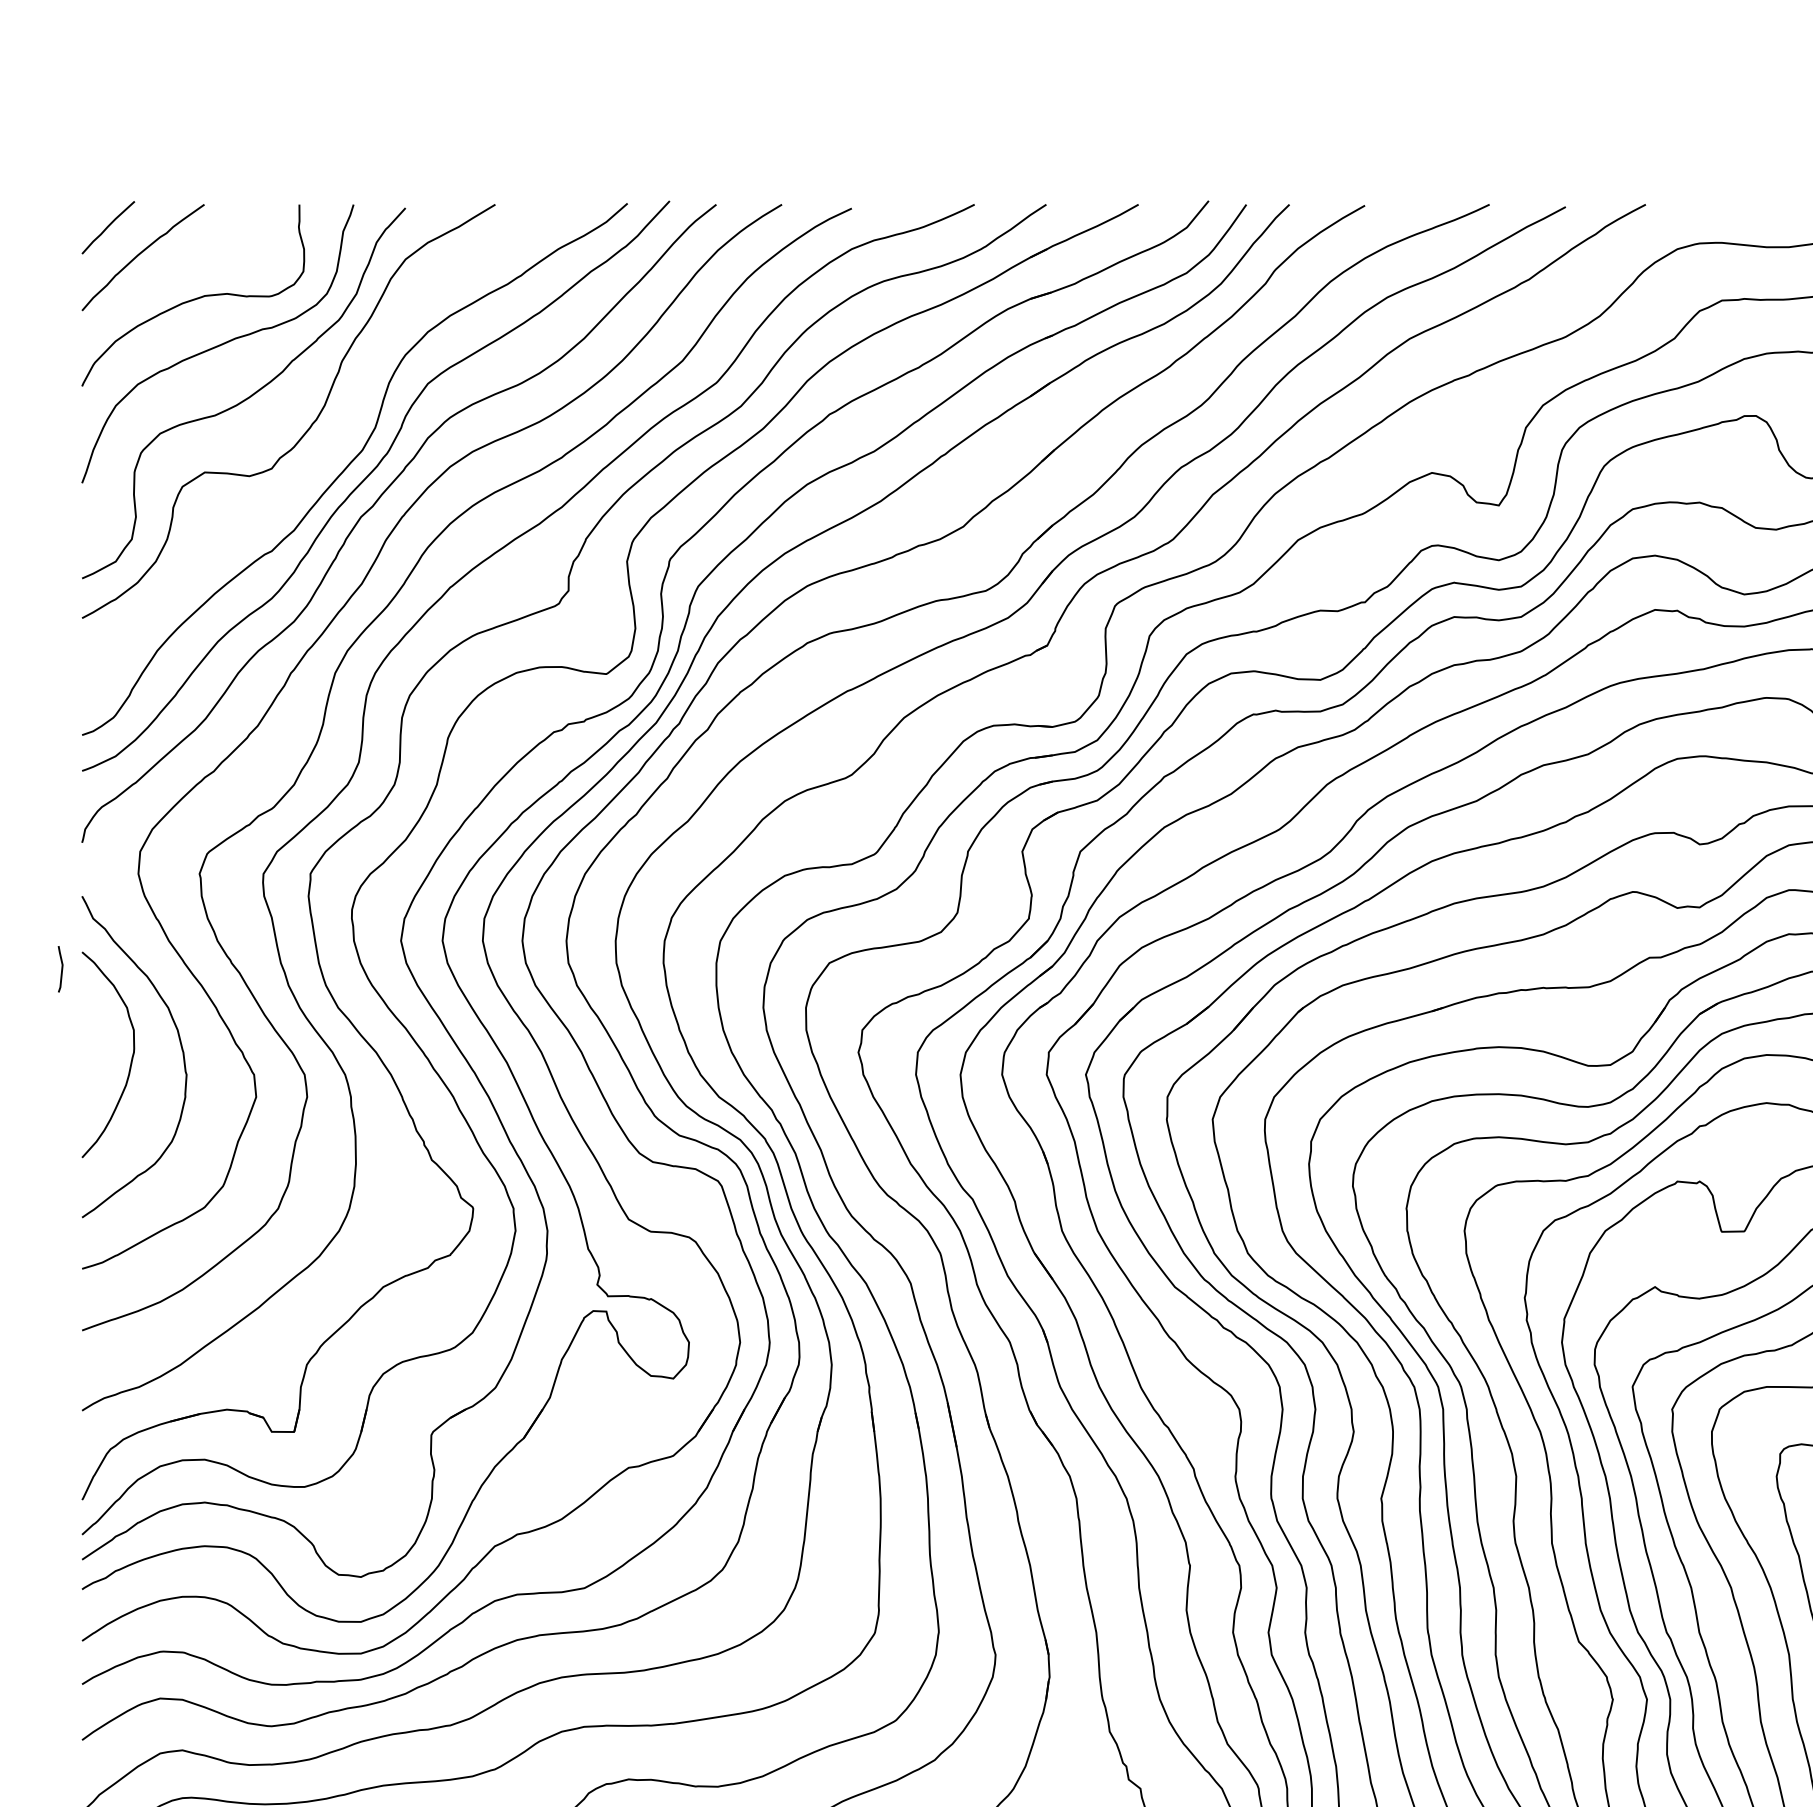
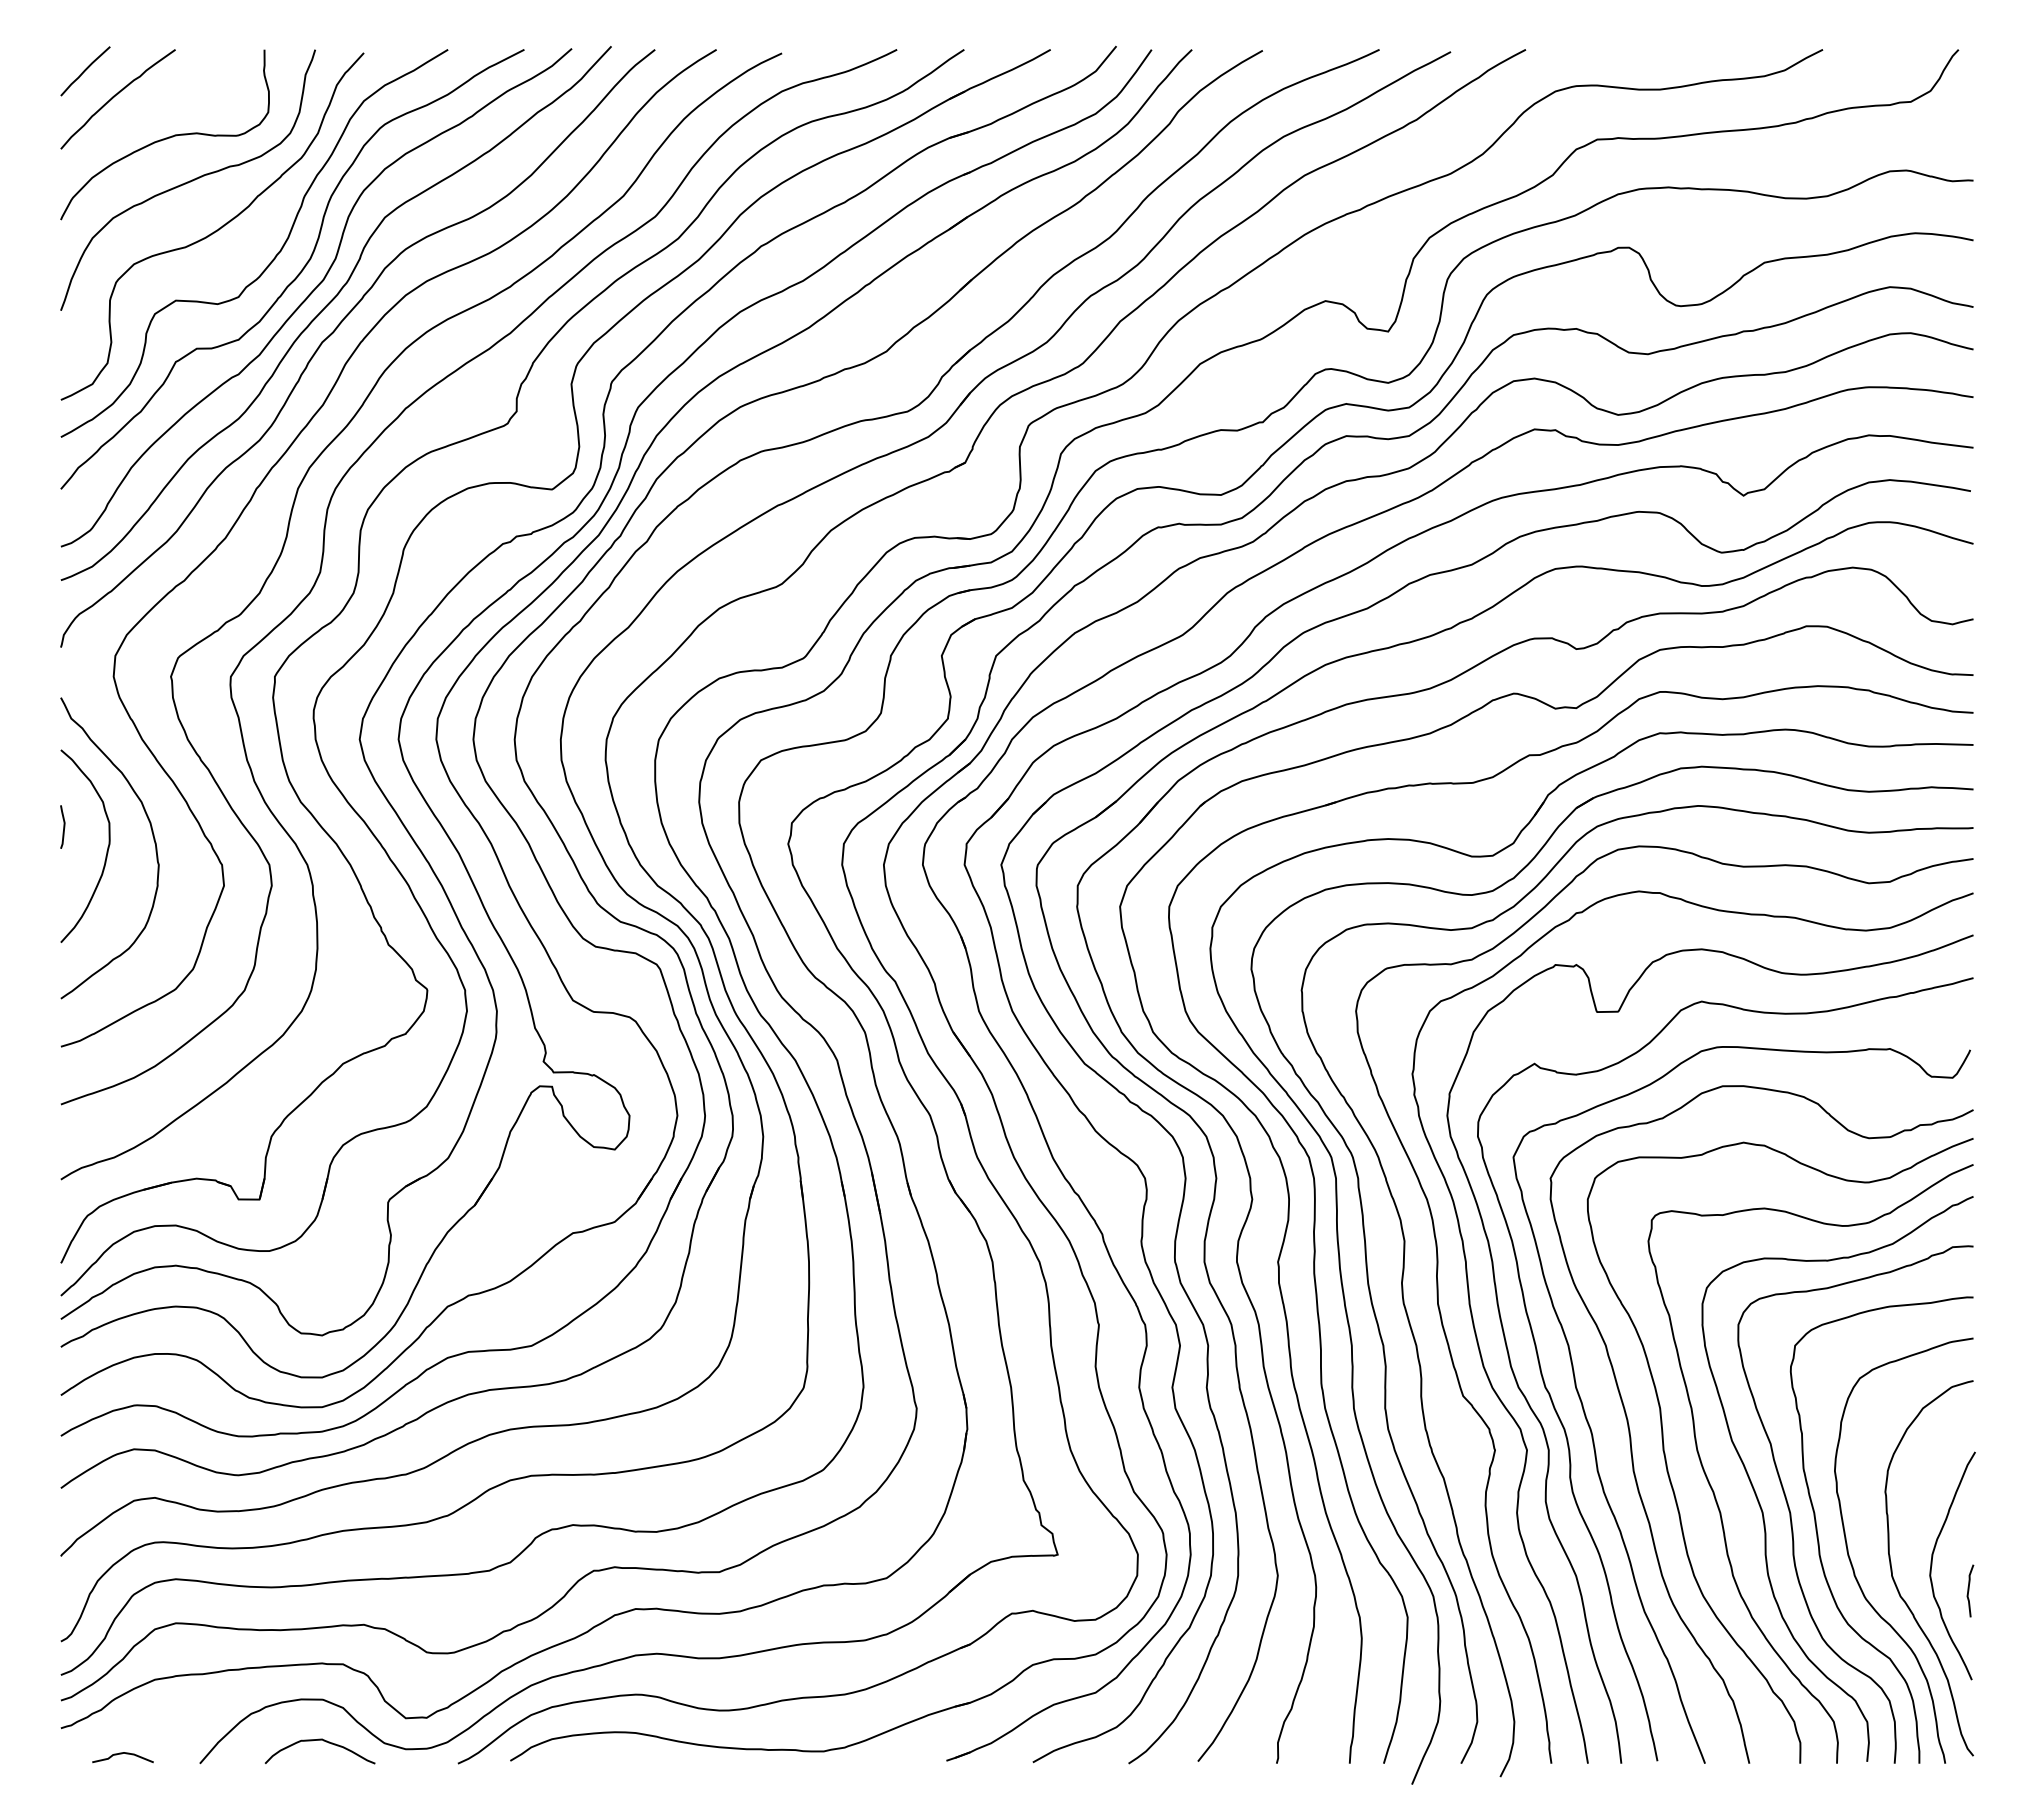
curve: (334, 444) -> (297, 274), added
line: (61, 968) -> (63, 826), moved

